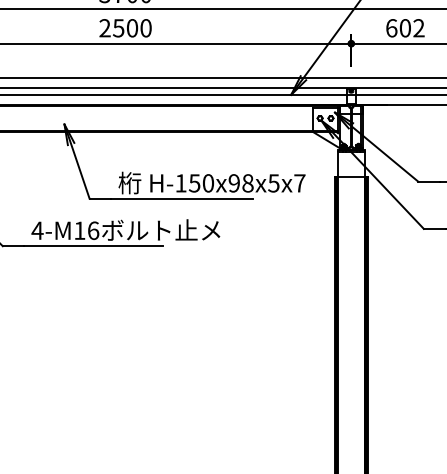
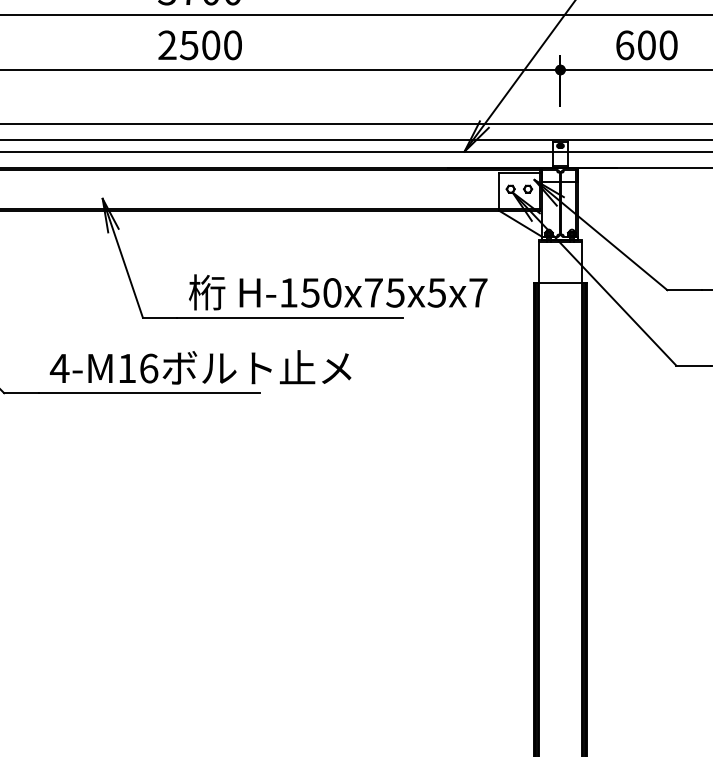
text: (418, 28) -> (667, 45), 602 -> 600
text: (240, 183) -> (383, 293), H-150x98x5x7 -> H-150x75x5x7

